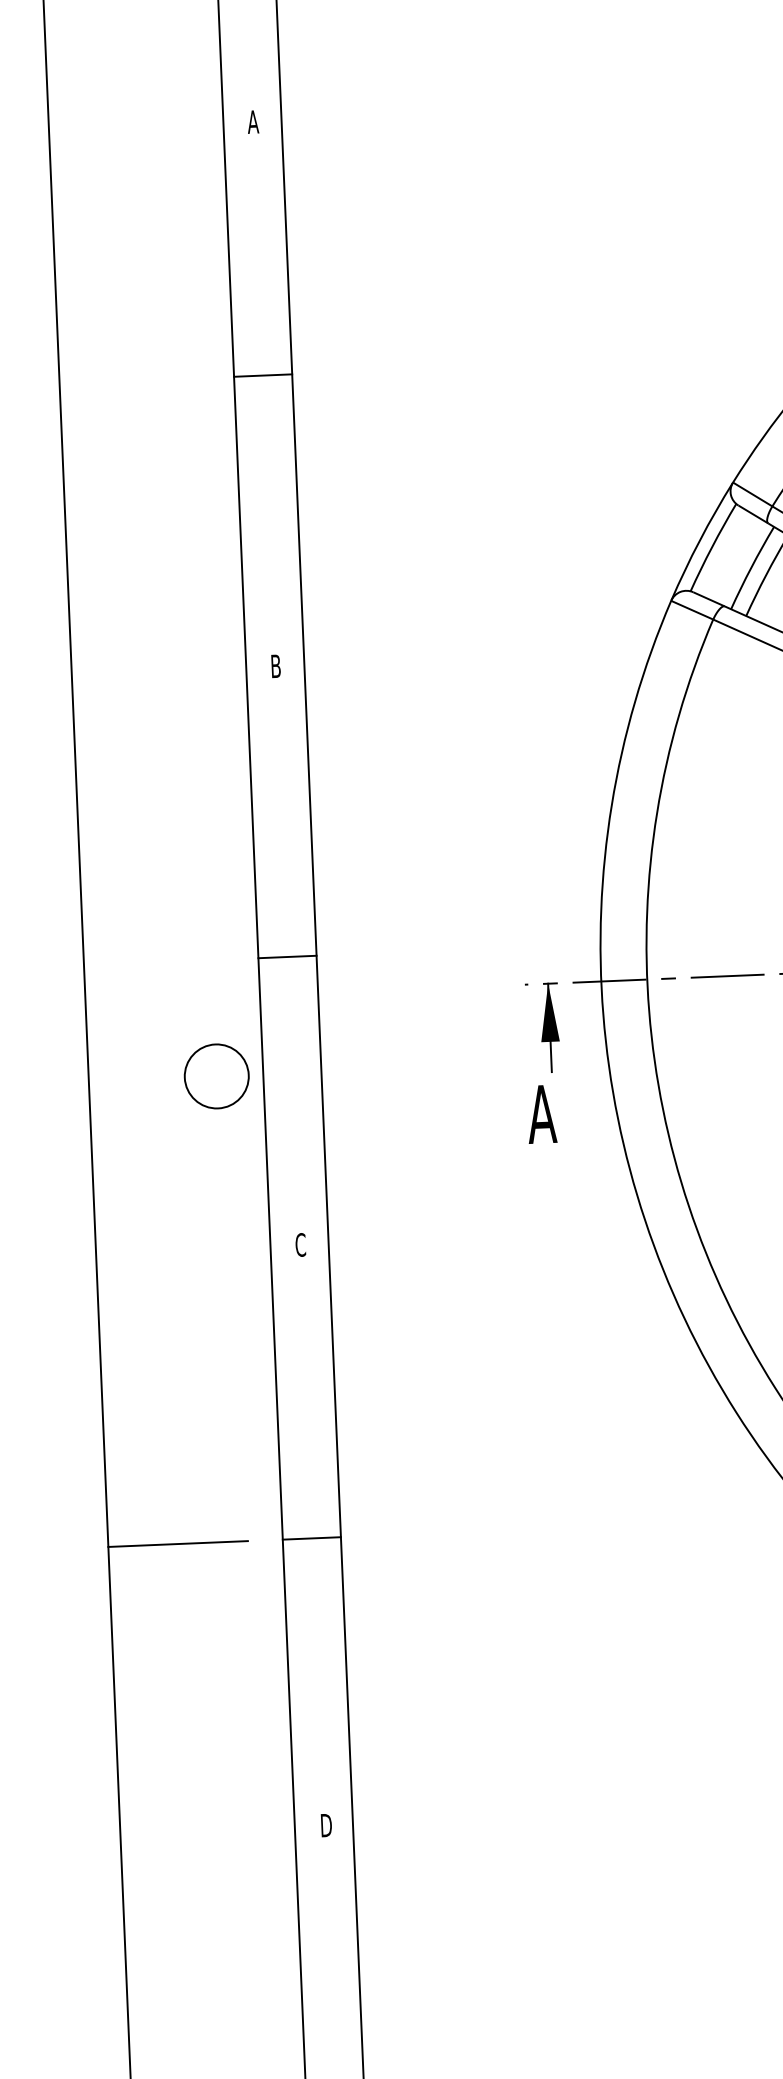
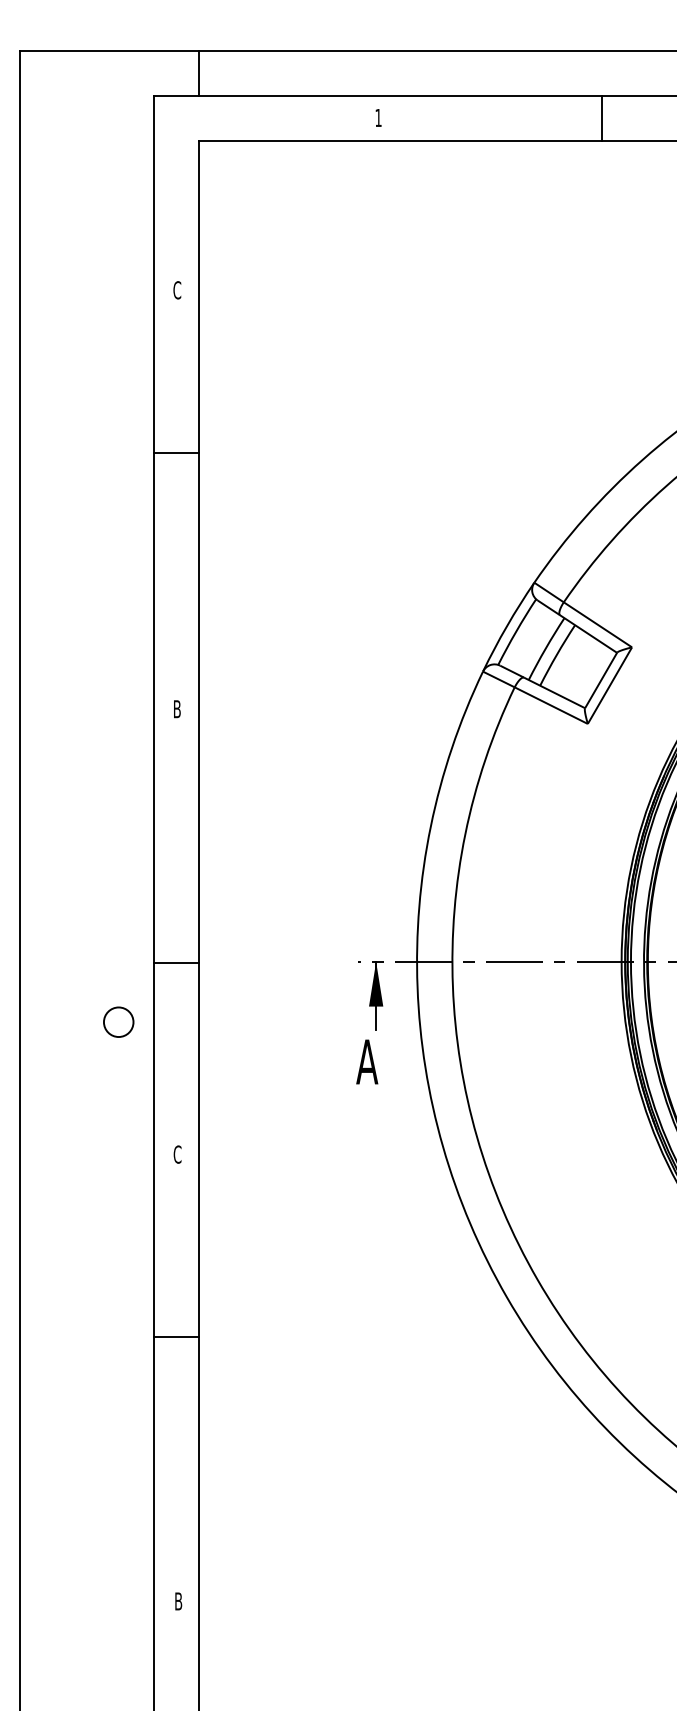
text: (253, 122) -> (177, 290), A -> C
line: (262, 375) -> (176, 453), moved
line: (287, 956) -> (176, 962), moved
circle: (216, 1075) -> (118, 1021), size x0.6
line: (311, 1538) -> (176, 1337), moved
line: (177, 1544) -> (73, 1380), removed
text: (326, 1825) -> (178, 1601), D -> B

